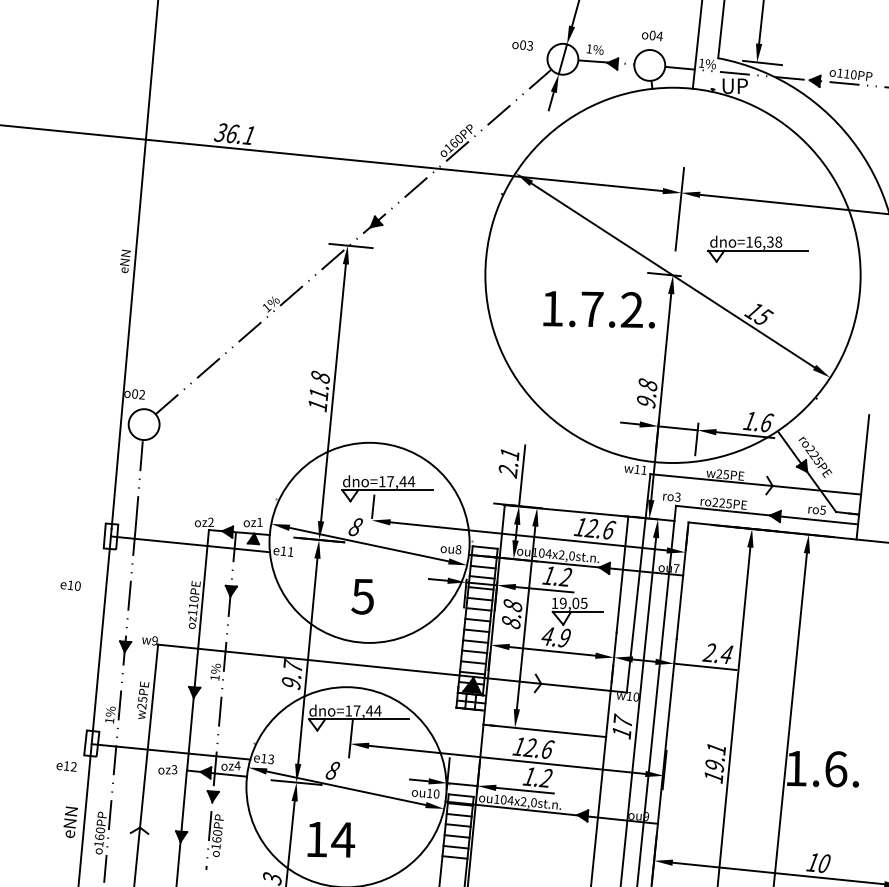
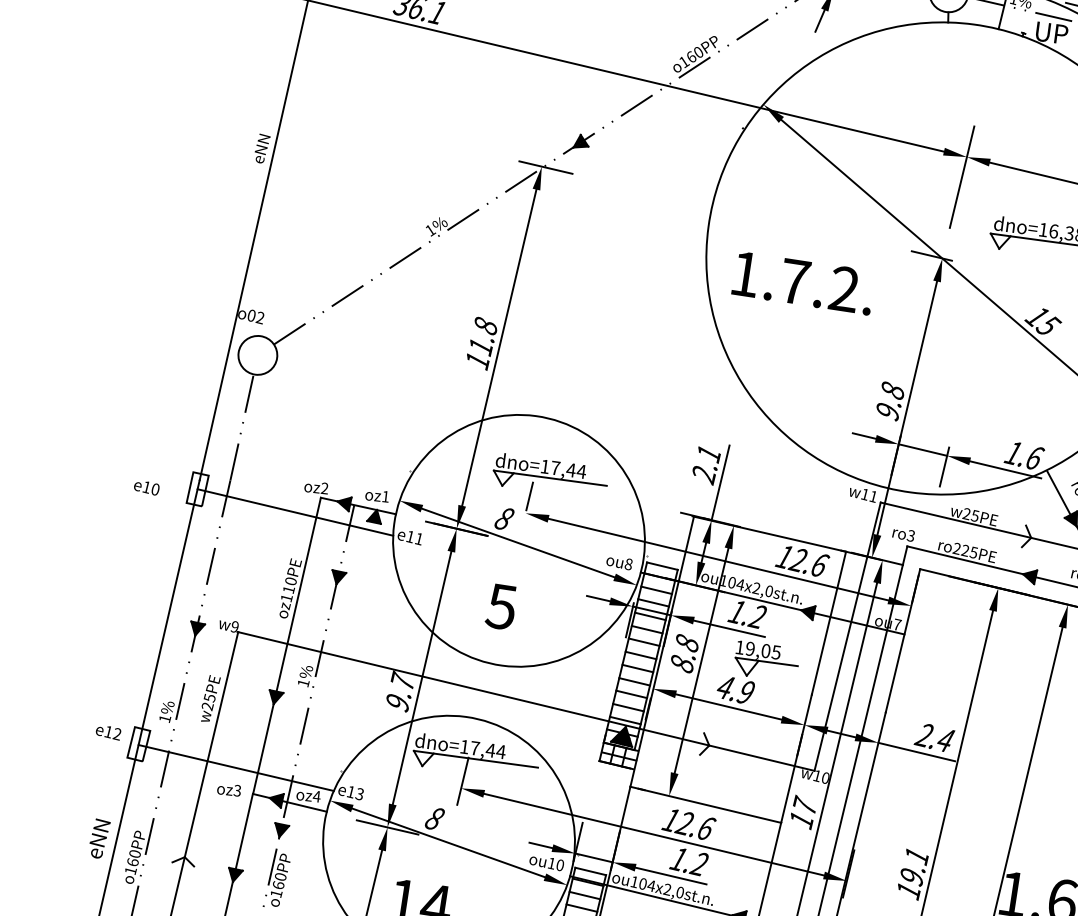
text: (598, 309) -> (802, 282), moved
text: (70, 585) -> (146, 487), moved
text: (66, 766) -> (108, 732), moved

